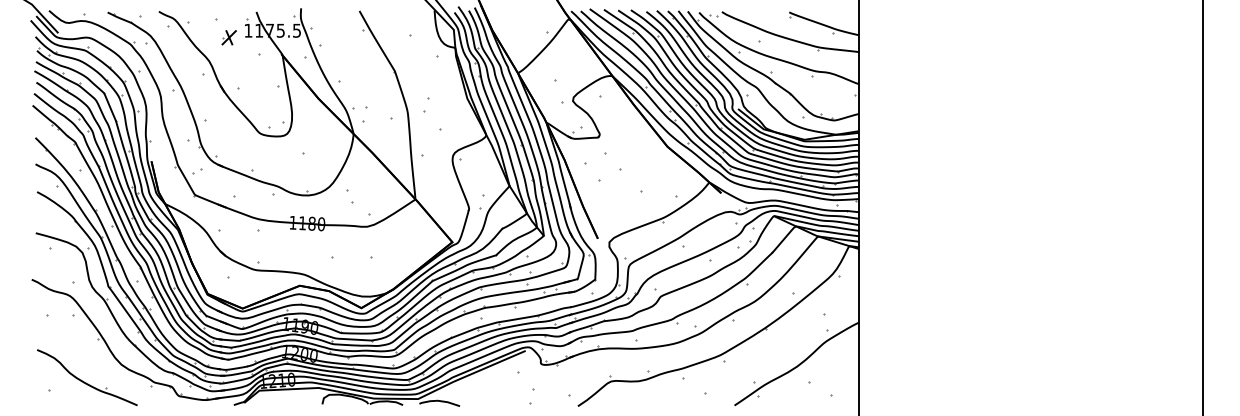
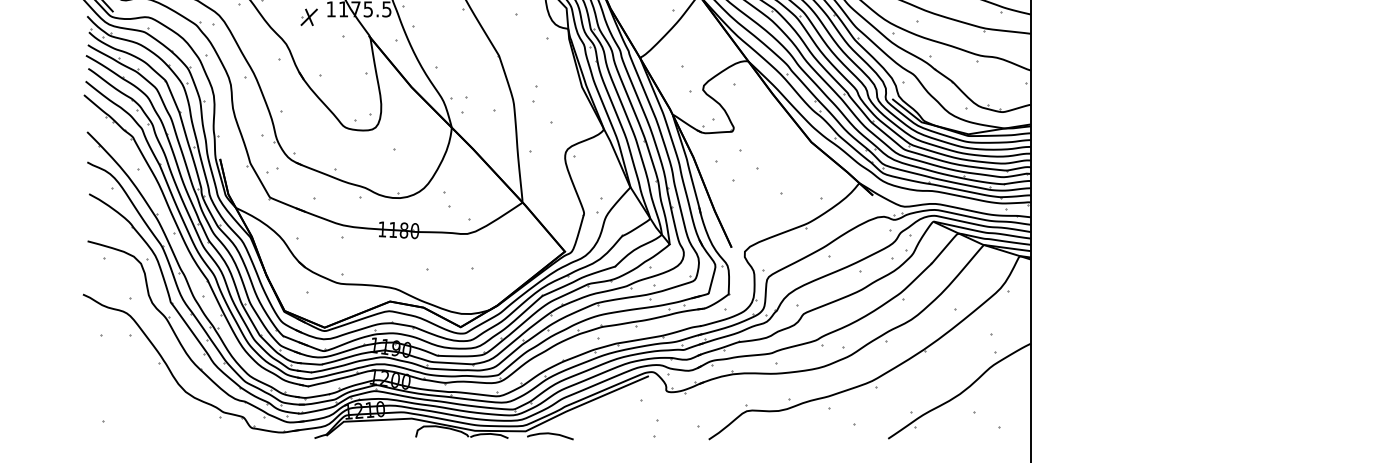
part: (87, 377) -> (146, 406), removed

